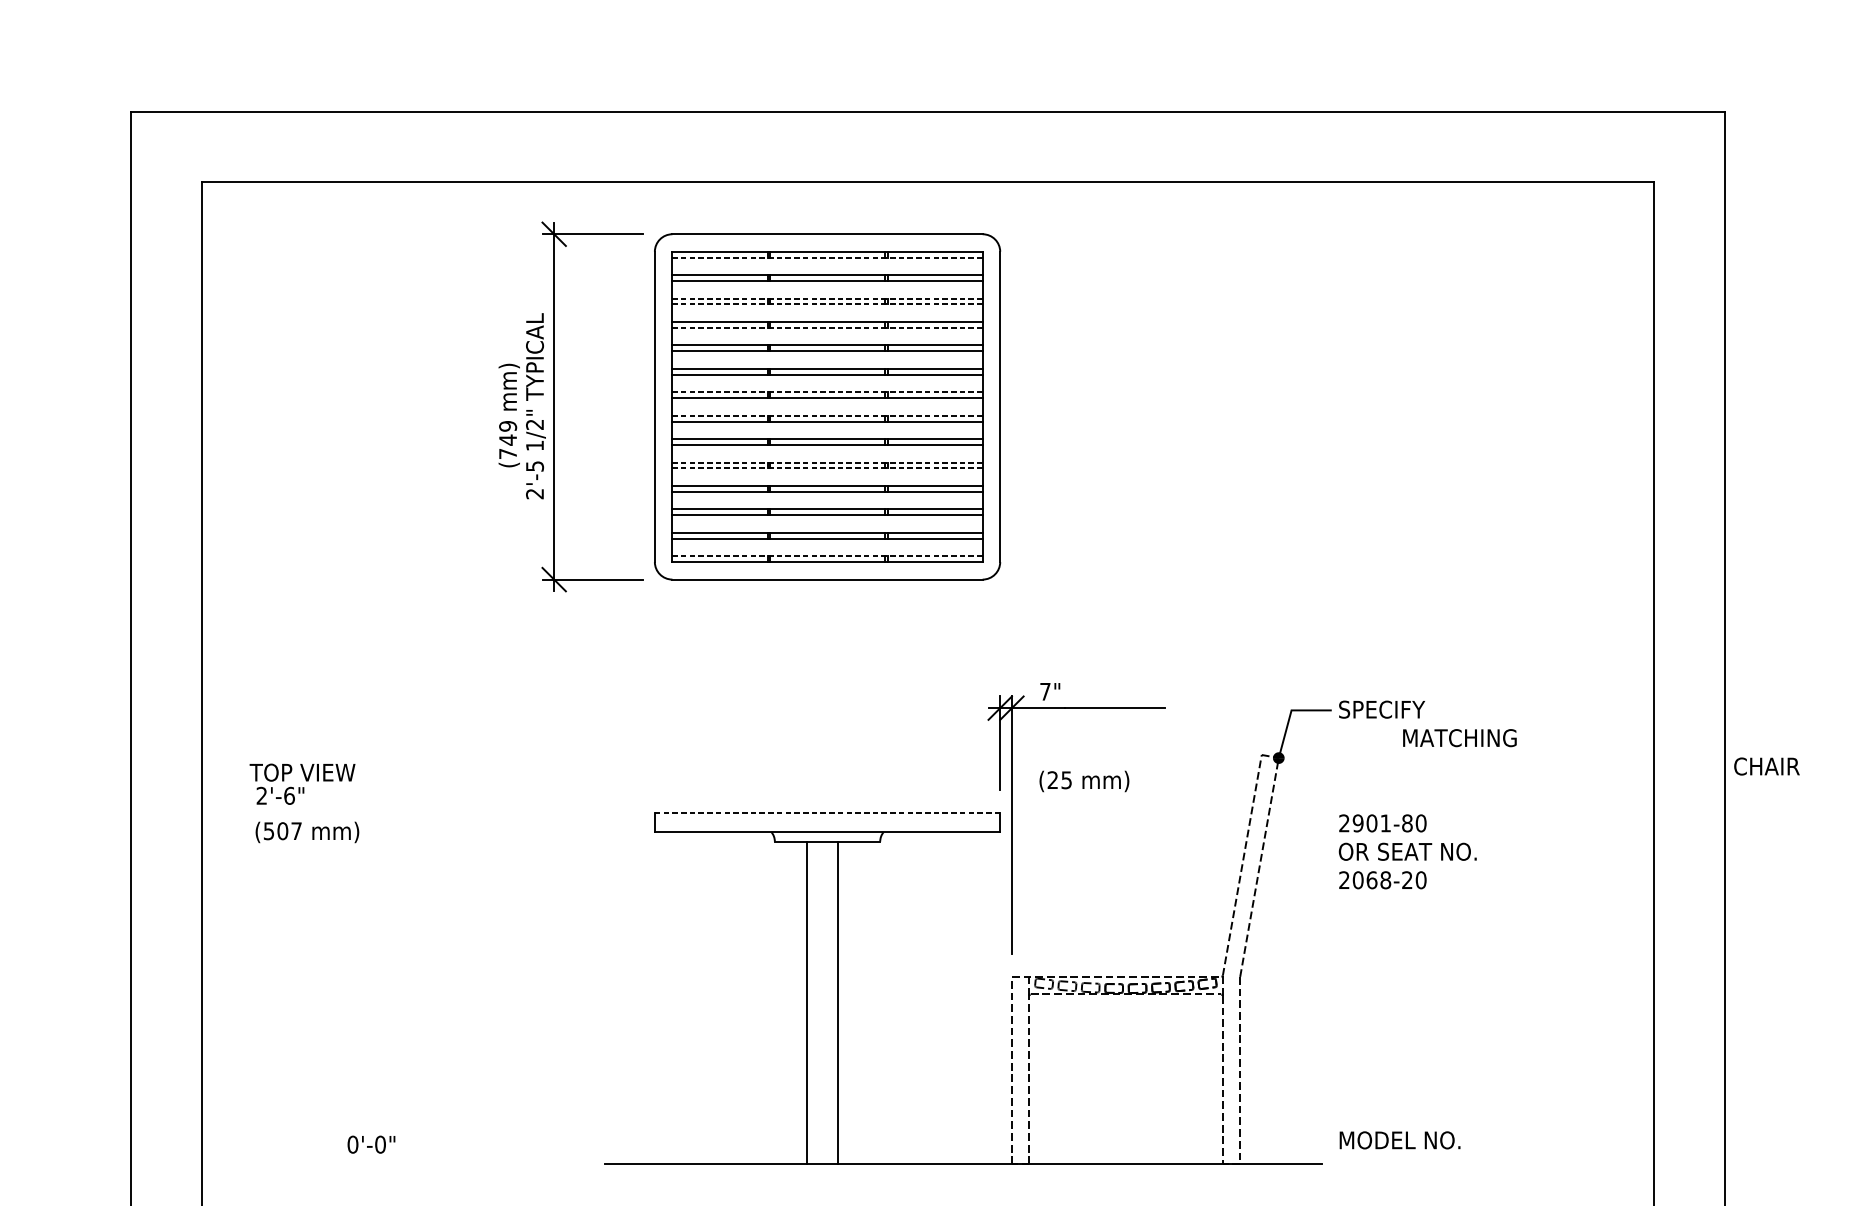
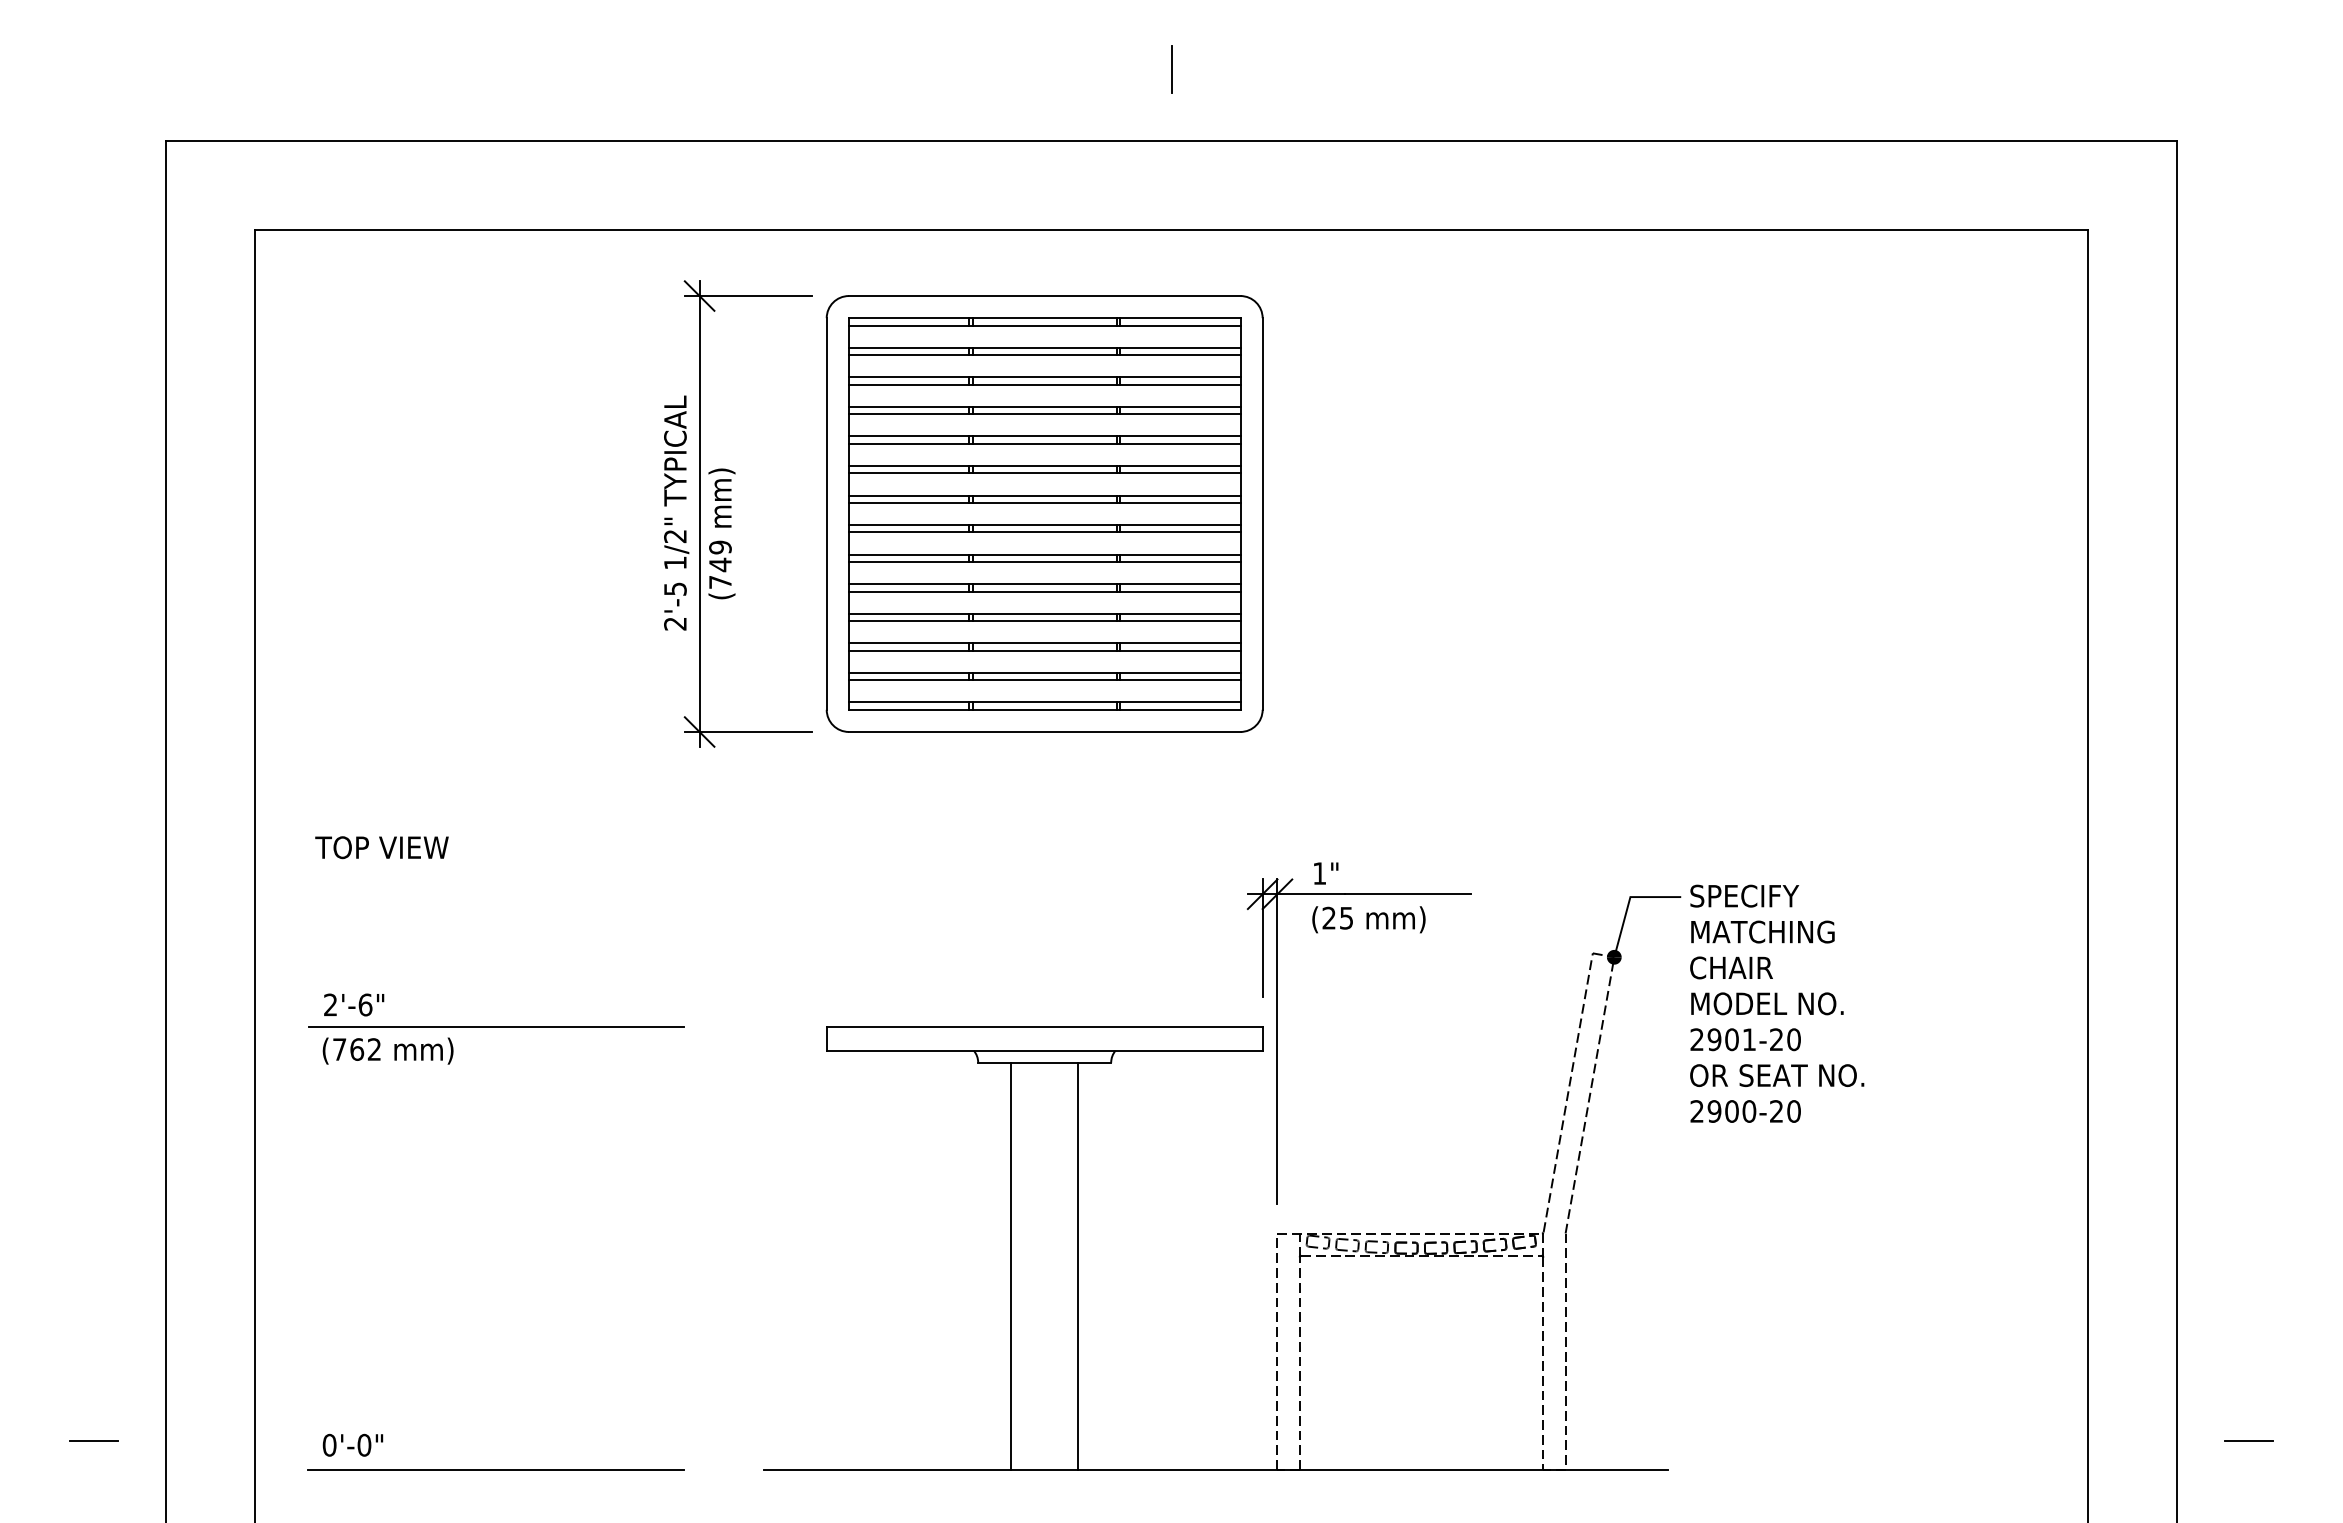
line: (928, 54) -> (1171, 69), added
line: (827, 257) -> (1044, 325), dashed -> solid
line: (827, 298) -> (1044, 377), dashed -> solid
line: (827, 304) -> (1044, 384), dashed -> solid
line: (827, 328) -> (1044, 414), dashed -> solid
line: (827, 392) -> (1044, 495), dashed -> solid
text: (508, 415) -> (721, 533), moved
line: (827, 416) -> (1044, 525), dashed -> solid
line: (827, 462) -> (1044, 584), dashed -> solid
line: (827, 468) -> (1044, 591), dashed -> solid
line: (827, 556) -> (1044, 702), dashed -> solid
text: (1045, 691) -> (1319, 873), 7" -> 1"
text: (1459, 737) -> (1762, 931), moved
text: (1766, 766) -> (1731, 967), moved
text: (302, 772) -> (381, 847), moved
text: (1084, 781) -> (1368, 919), moved
line: (393, 812) -> (496, 1026), added
line: (827, 812) -> (1044, 1026), dashed -> solid
text: (1407, 823) -> (1776, 1039), 2901-80 -> 2901-20
text: (282, 831) -> (356, 1049), (507 -> (762
text: (1371, 880) -> (1731, 1111), 2068-20 -> 2900-20
line: (806, 1002) -> (1077, 1265), moved
line: (838, 1002) -> (1011, 1265), moved
text: (1400, 1140) -> (1767, 1003), moved
line: (1781, 1140) -> (2248, 1440), added
line: (74, 1141) -> (94, 1441), added
text: (371, 1144) -> (352, 1444), moved
line: (392, 1163) -> (495, 1469), added

